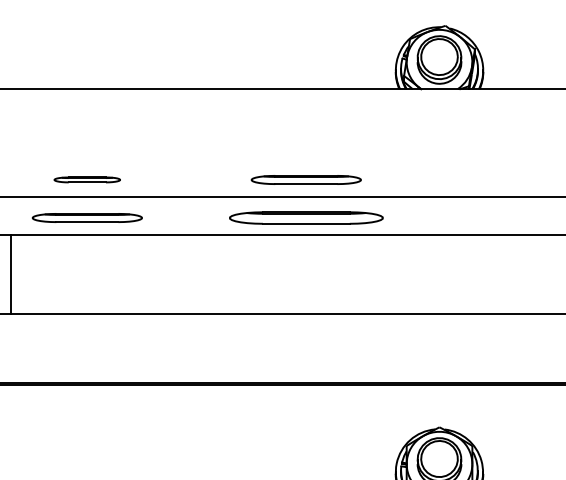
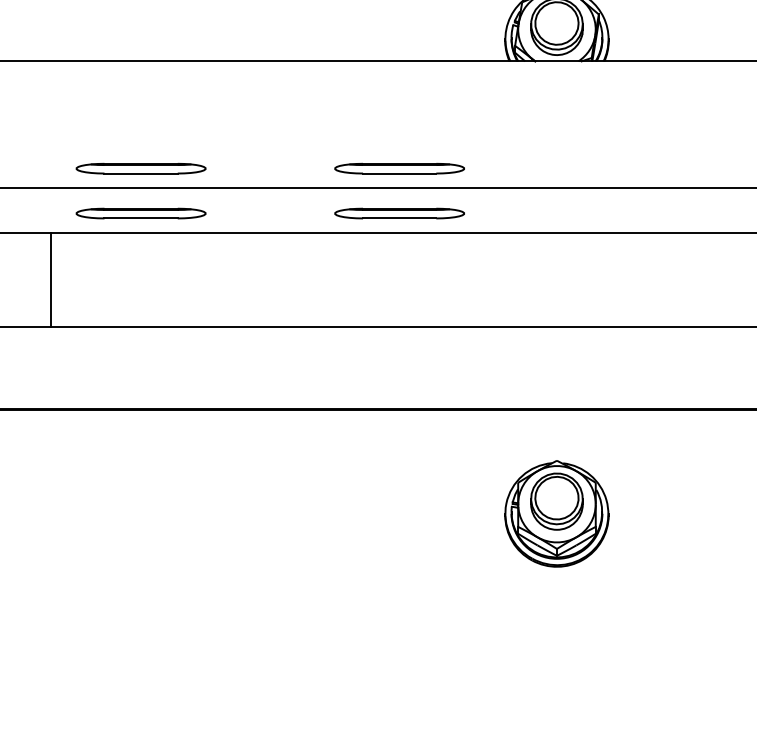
part: (86, 179) -> (140, 168), size x1.67
part: (306, 217) -> (399, 213), size x0.71

